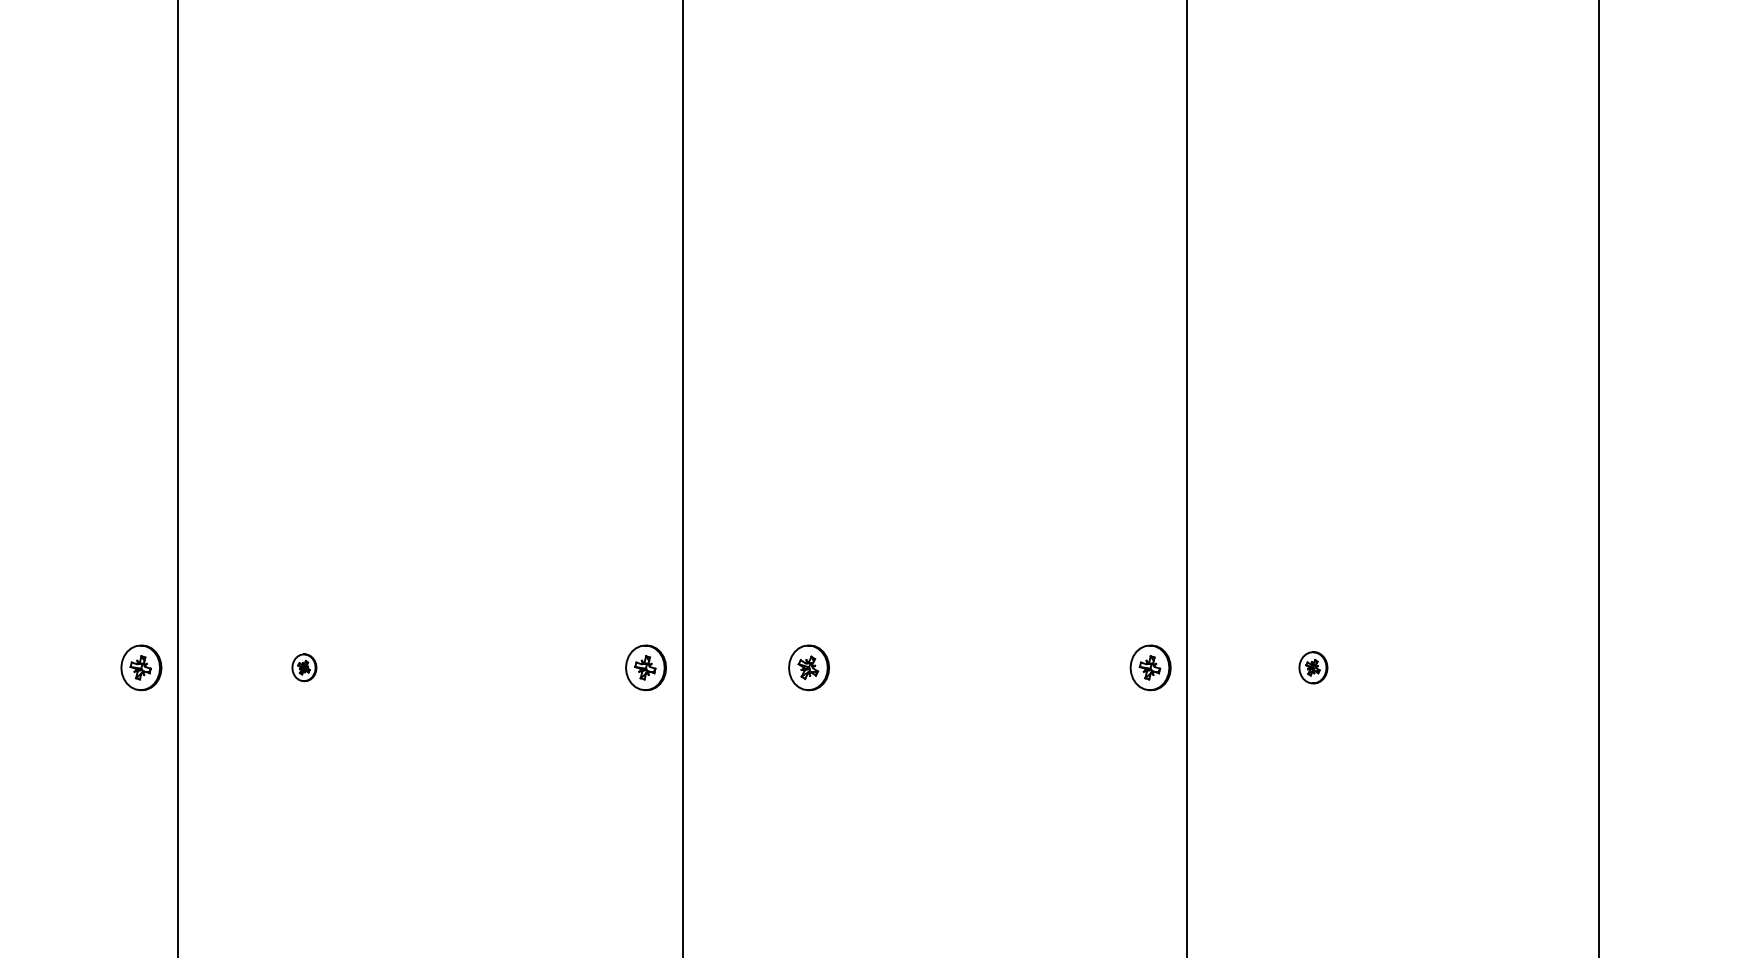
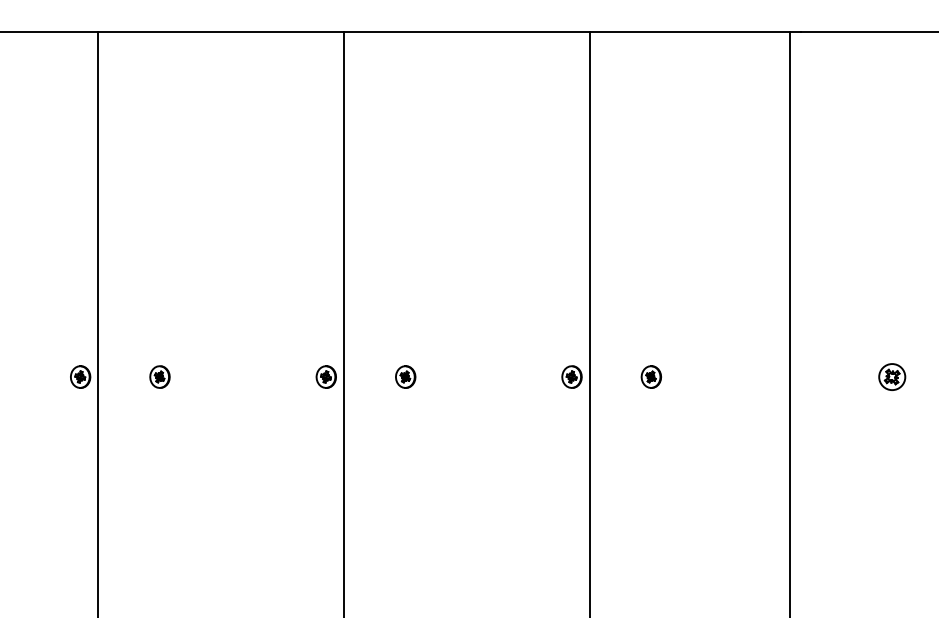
part: (303, 666) -> (159, 376), size x1.67
part: (1311, 666) -> (650, 376), size x1.43

